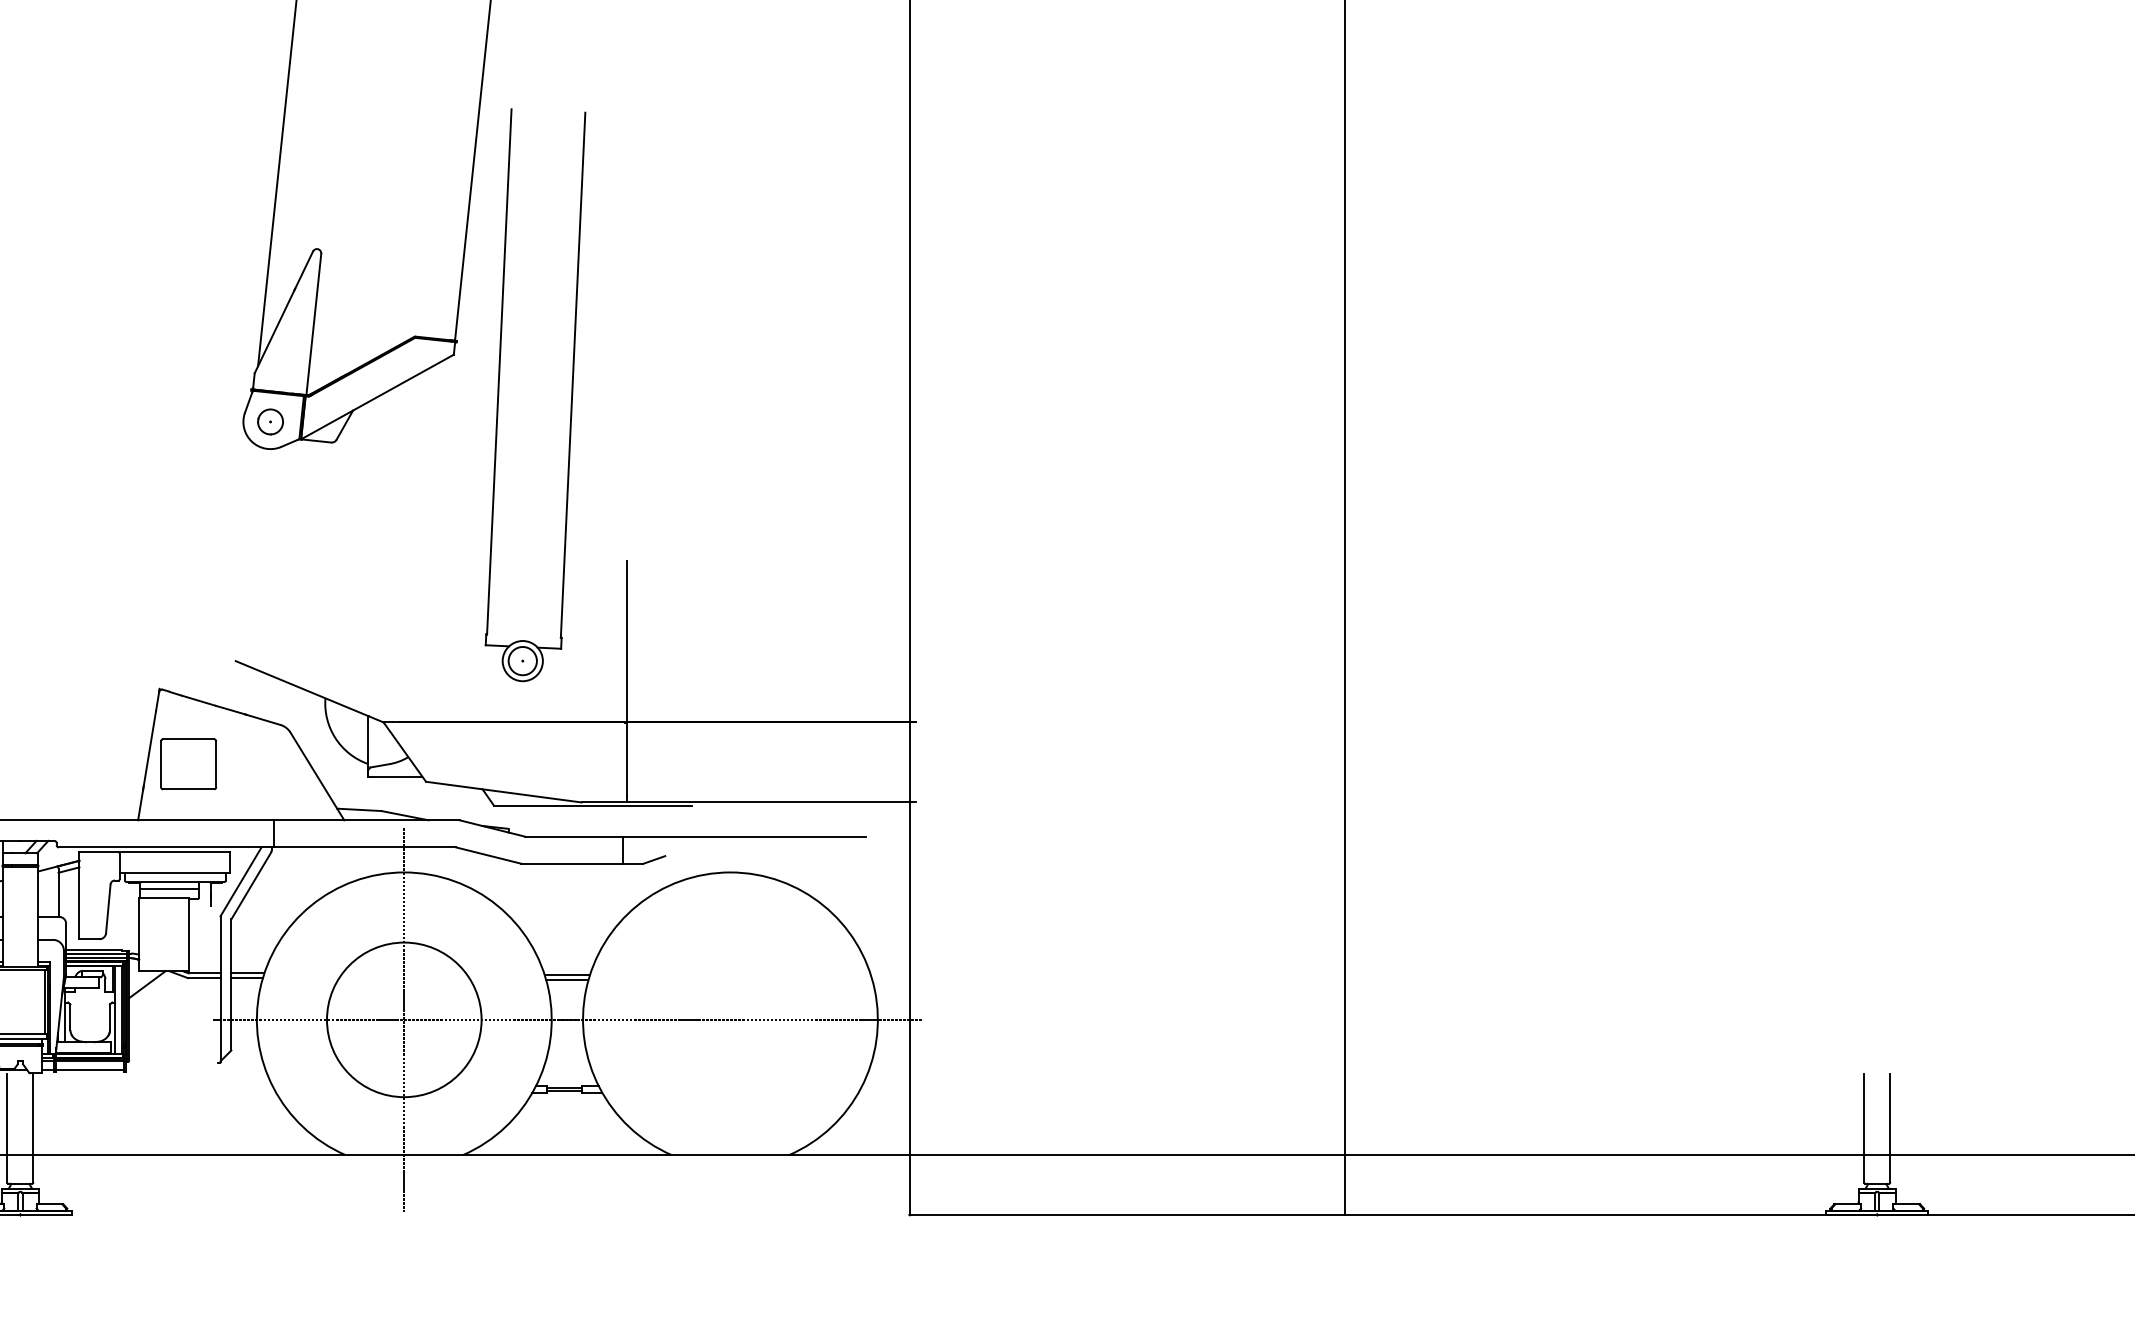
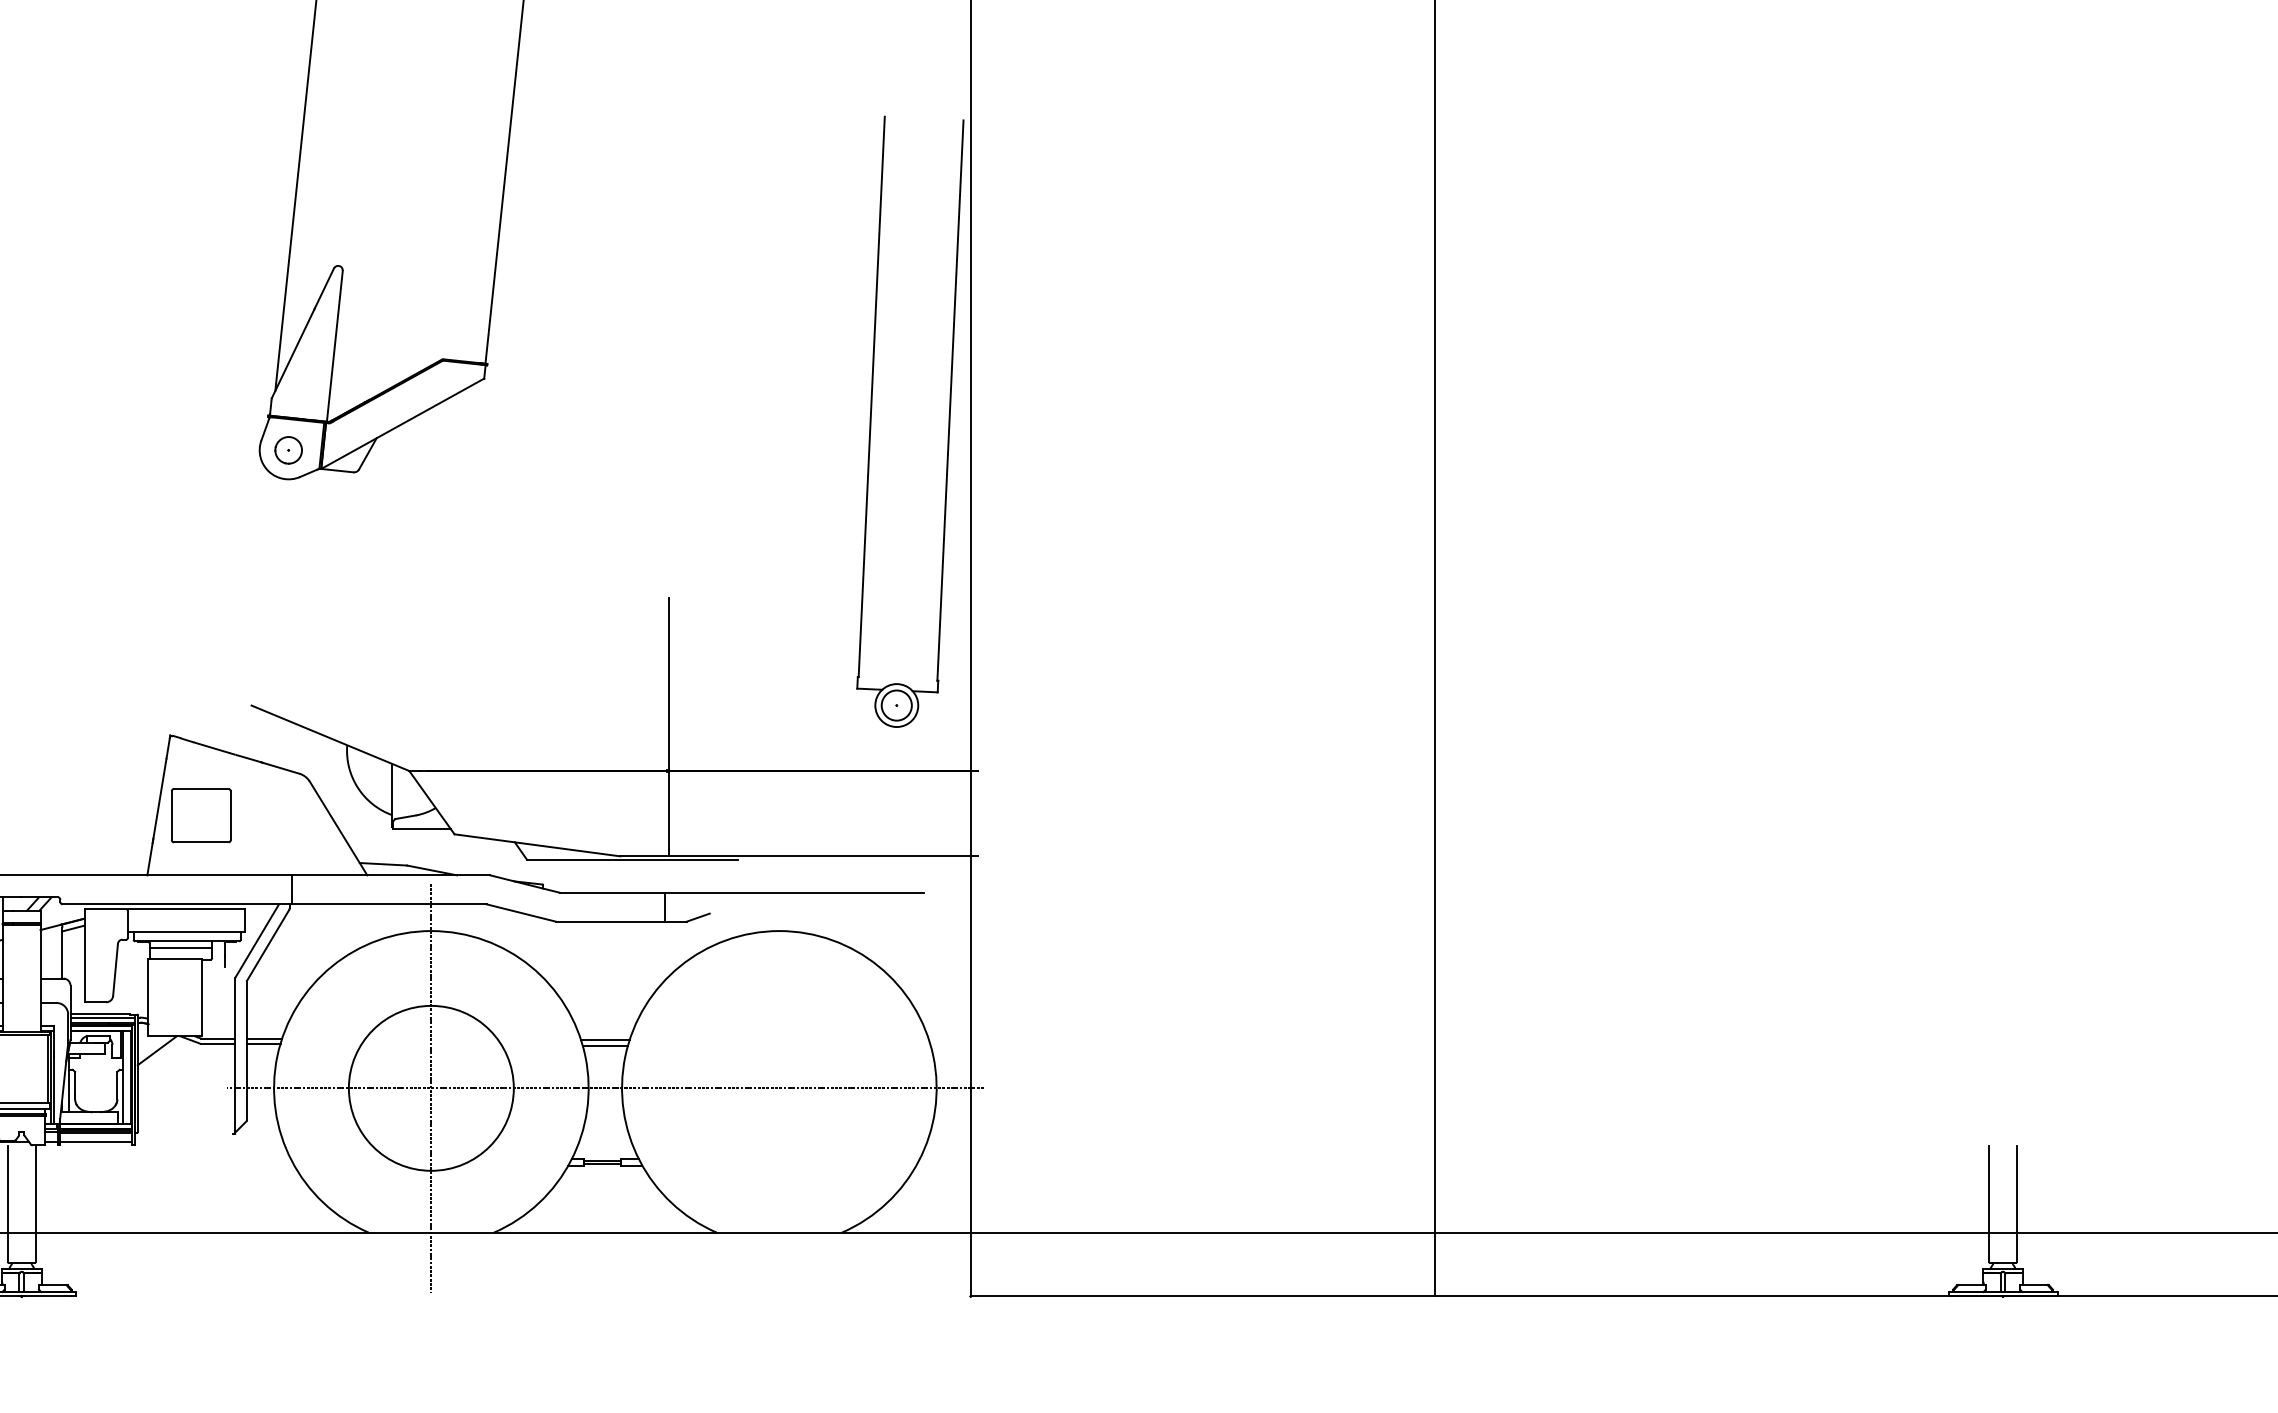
part: (571, 394) -> (948, 421), moved

